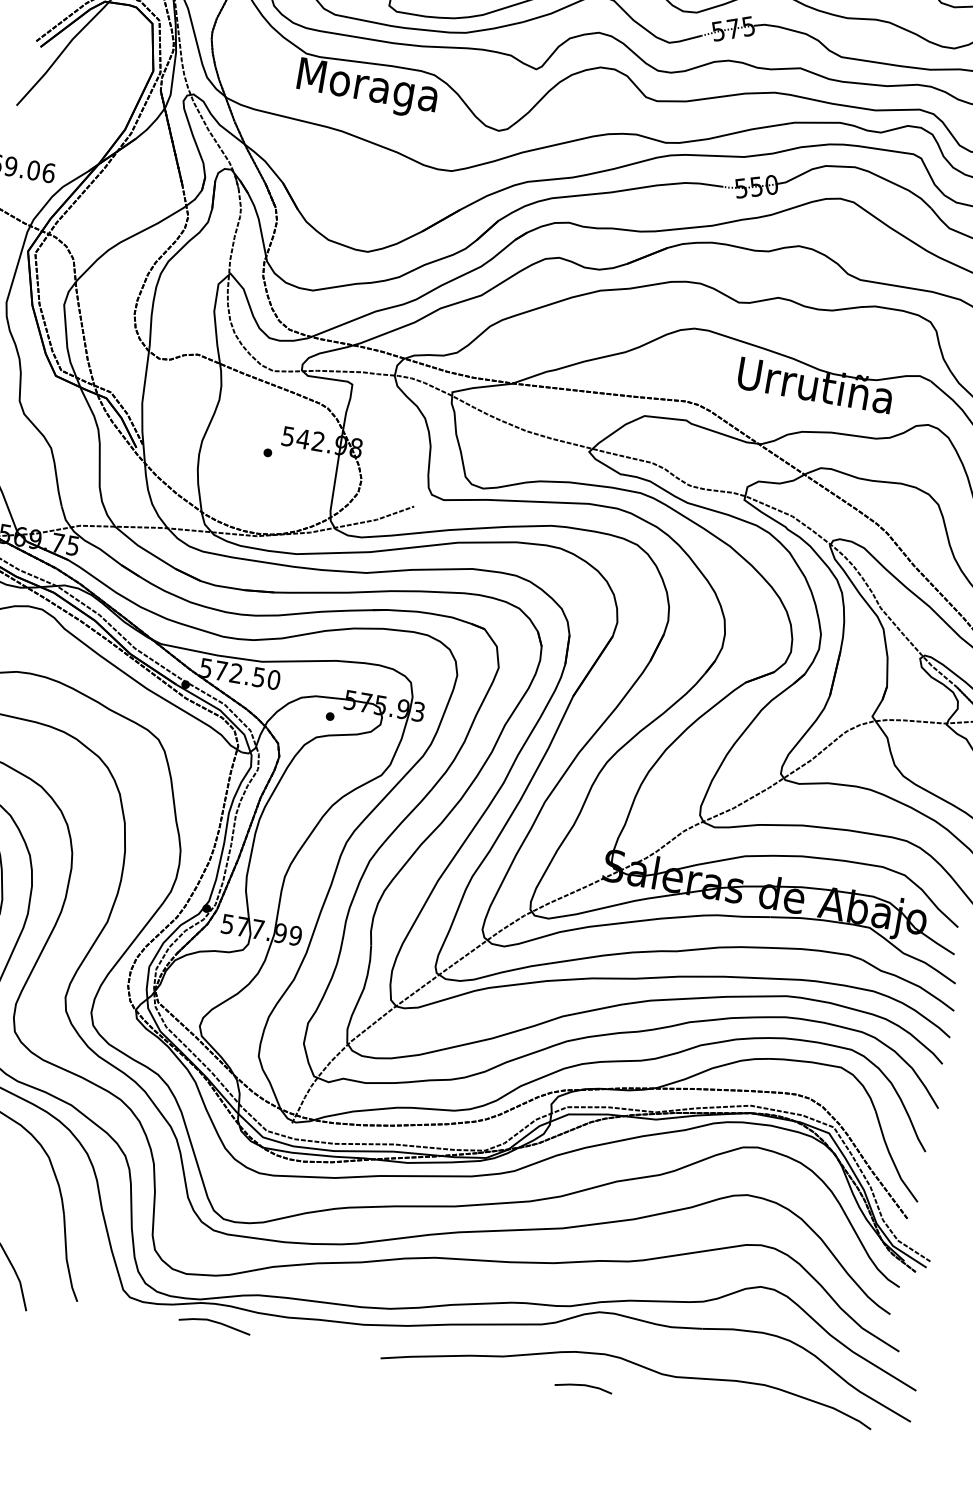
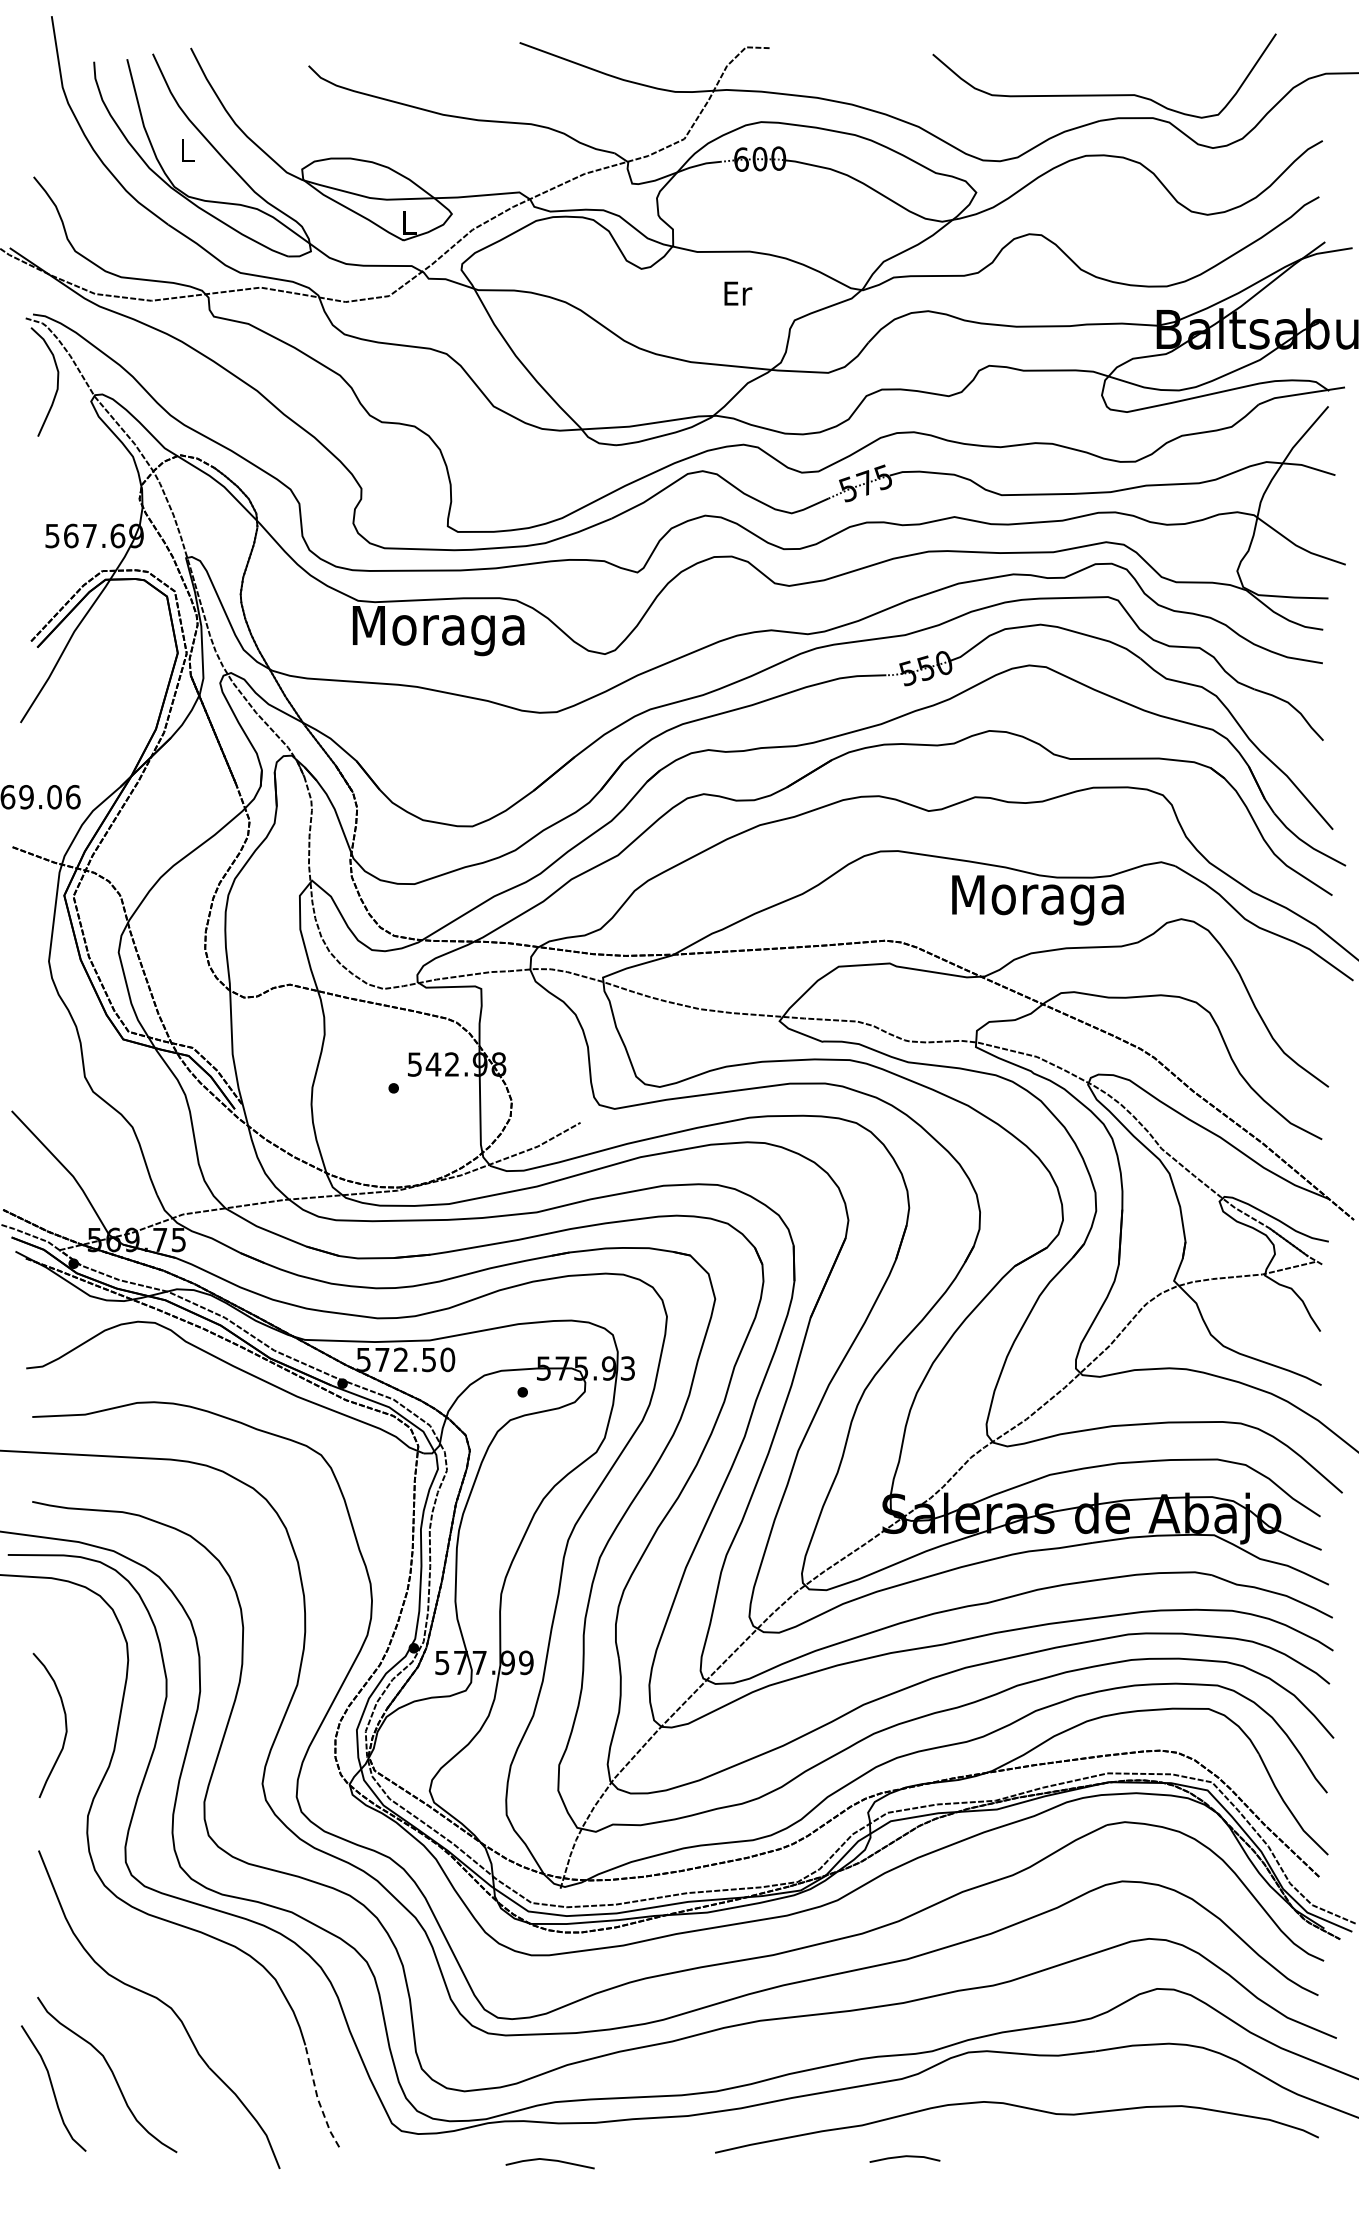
text: (814, 388) -> (1037, 898), Urrutiña -> Moraga
line: (66, 1259) -> (317, 2098), solid -> dashed
line: (216, 1323) -> (551, 2161), moved
line: (583, 1386) -> (904, 2157), moved

